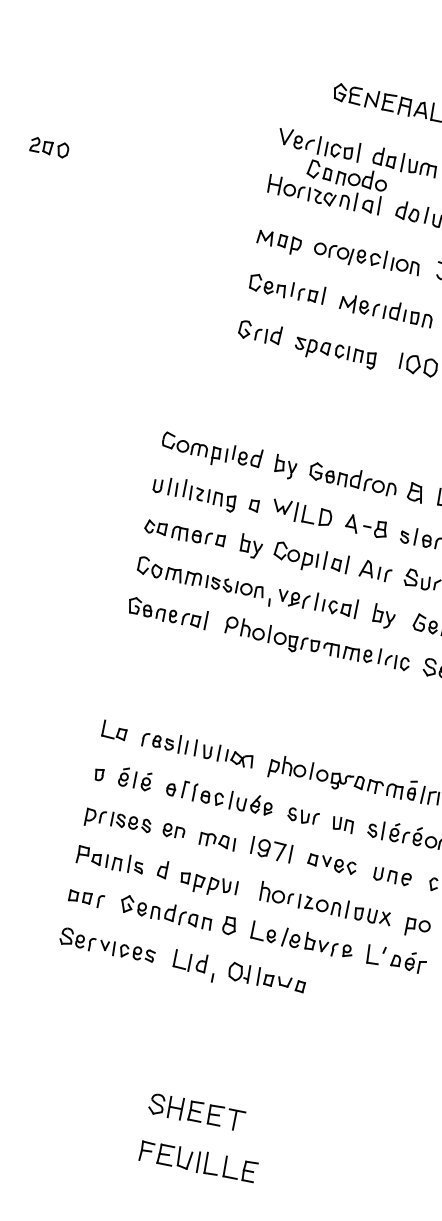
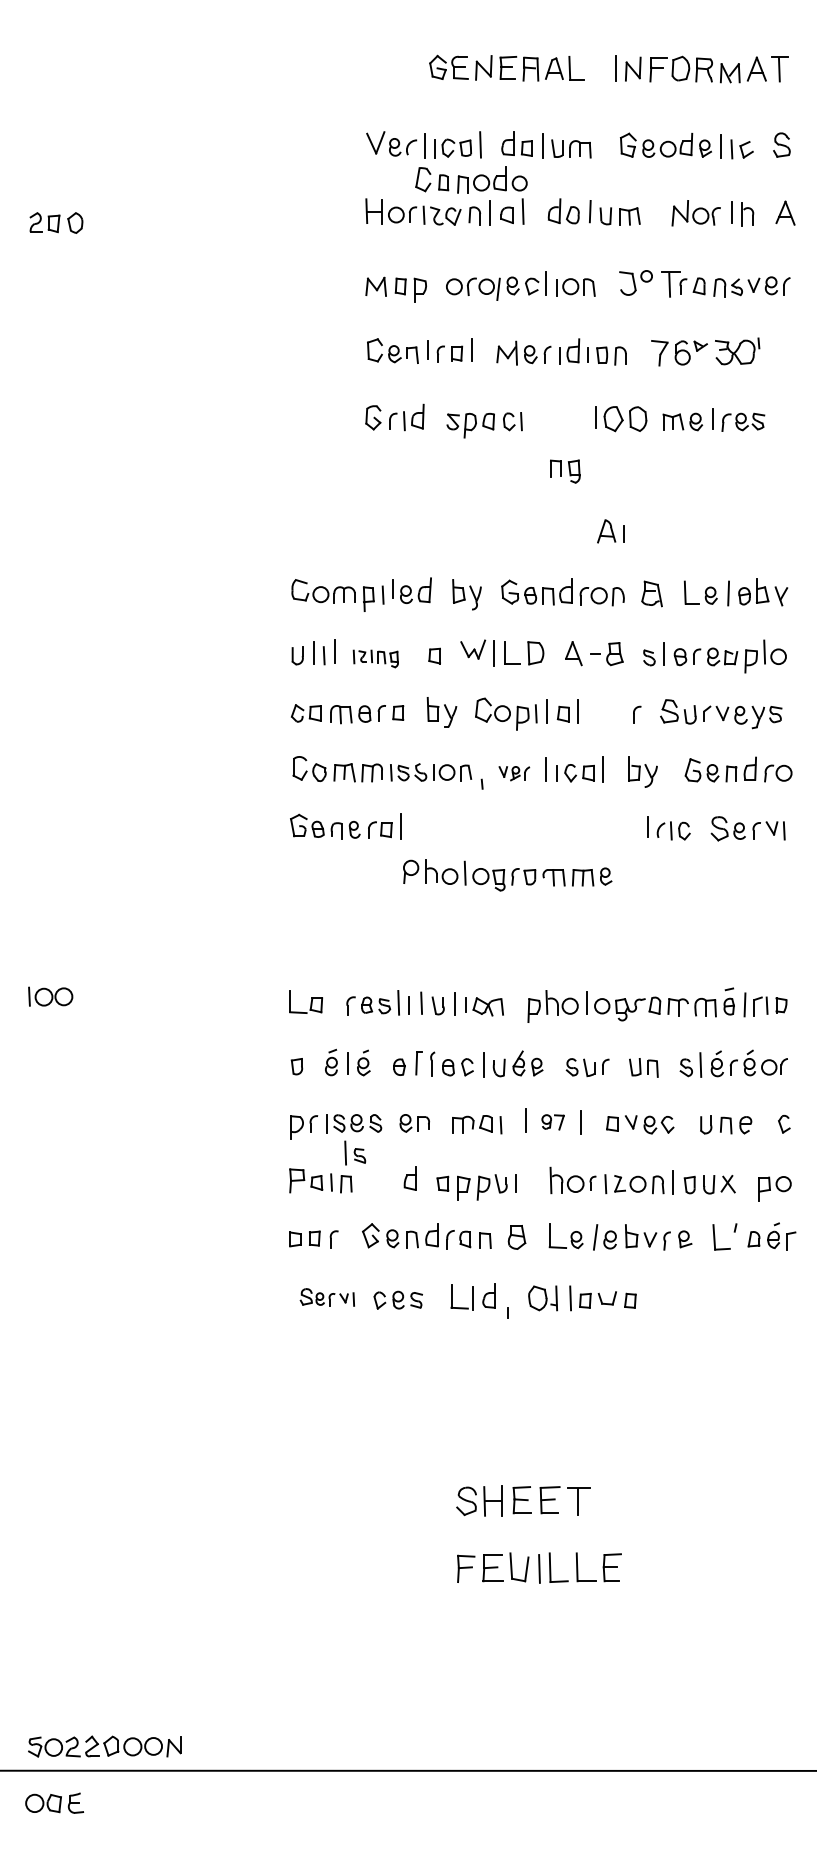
part: (364, 359) -> (565, 471), moved
part: (212, 499) -> (375, 658), size x0.7
part: (369, 569) -> (610, 531), moved
part: (293, 599) -> (514, 773), size x0.7
part: (299, 641) -> (507, 875), moved
part: (270, 850) -> (552, 1122), size x0.6
part: (136, 864) -> (355, 1152), moved
part: (87, 941) -> (327, 1297), size x0.7

